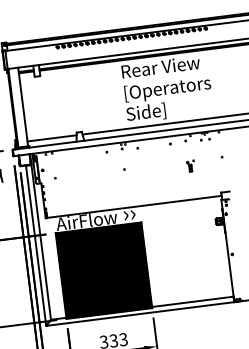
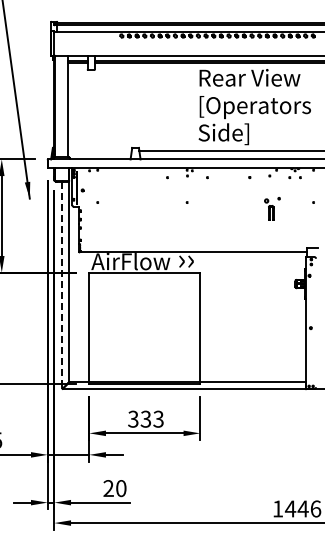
line: (51, 138) -> (99, 151), removed
part: (190, 165) -> (272, 208), size x1.6
line: (36, 245) -> (62, 285), solid -> dashed
hatch: (103, 270) -> (144, 327), removed

